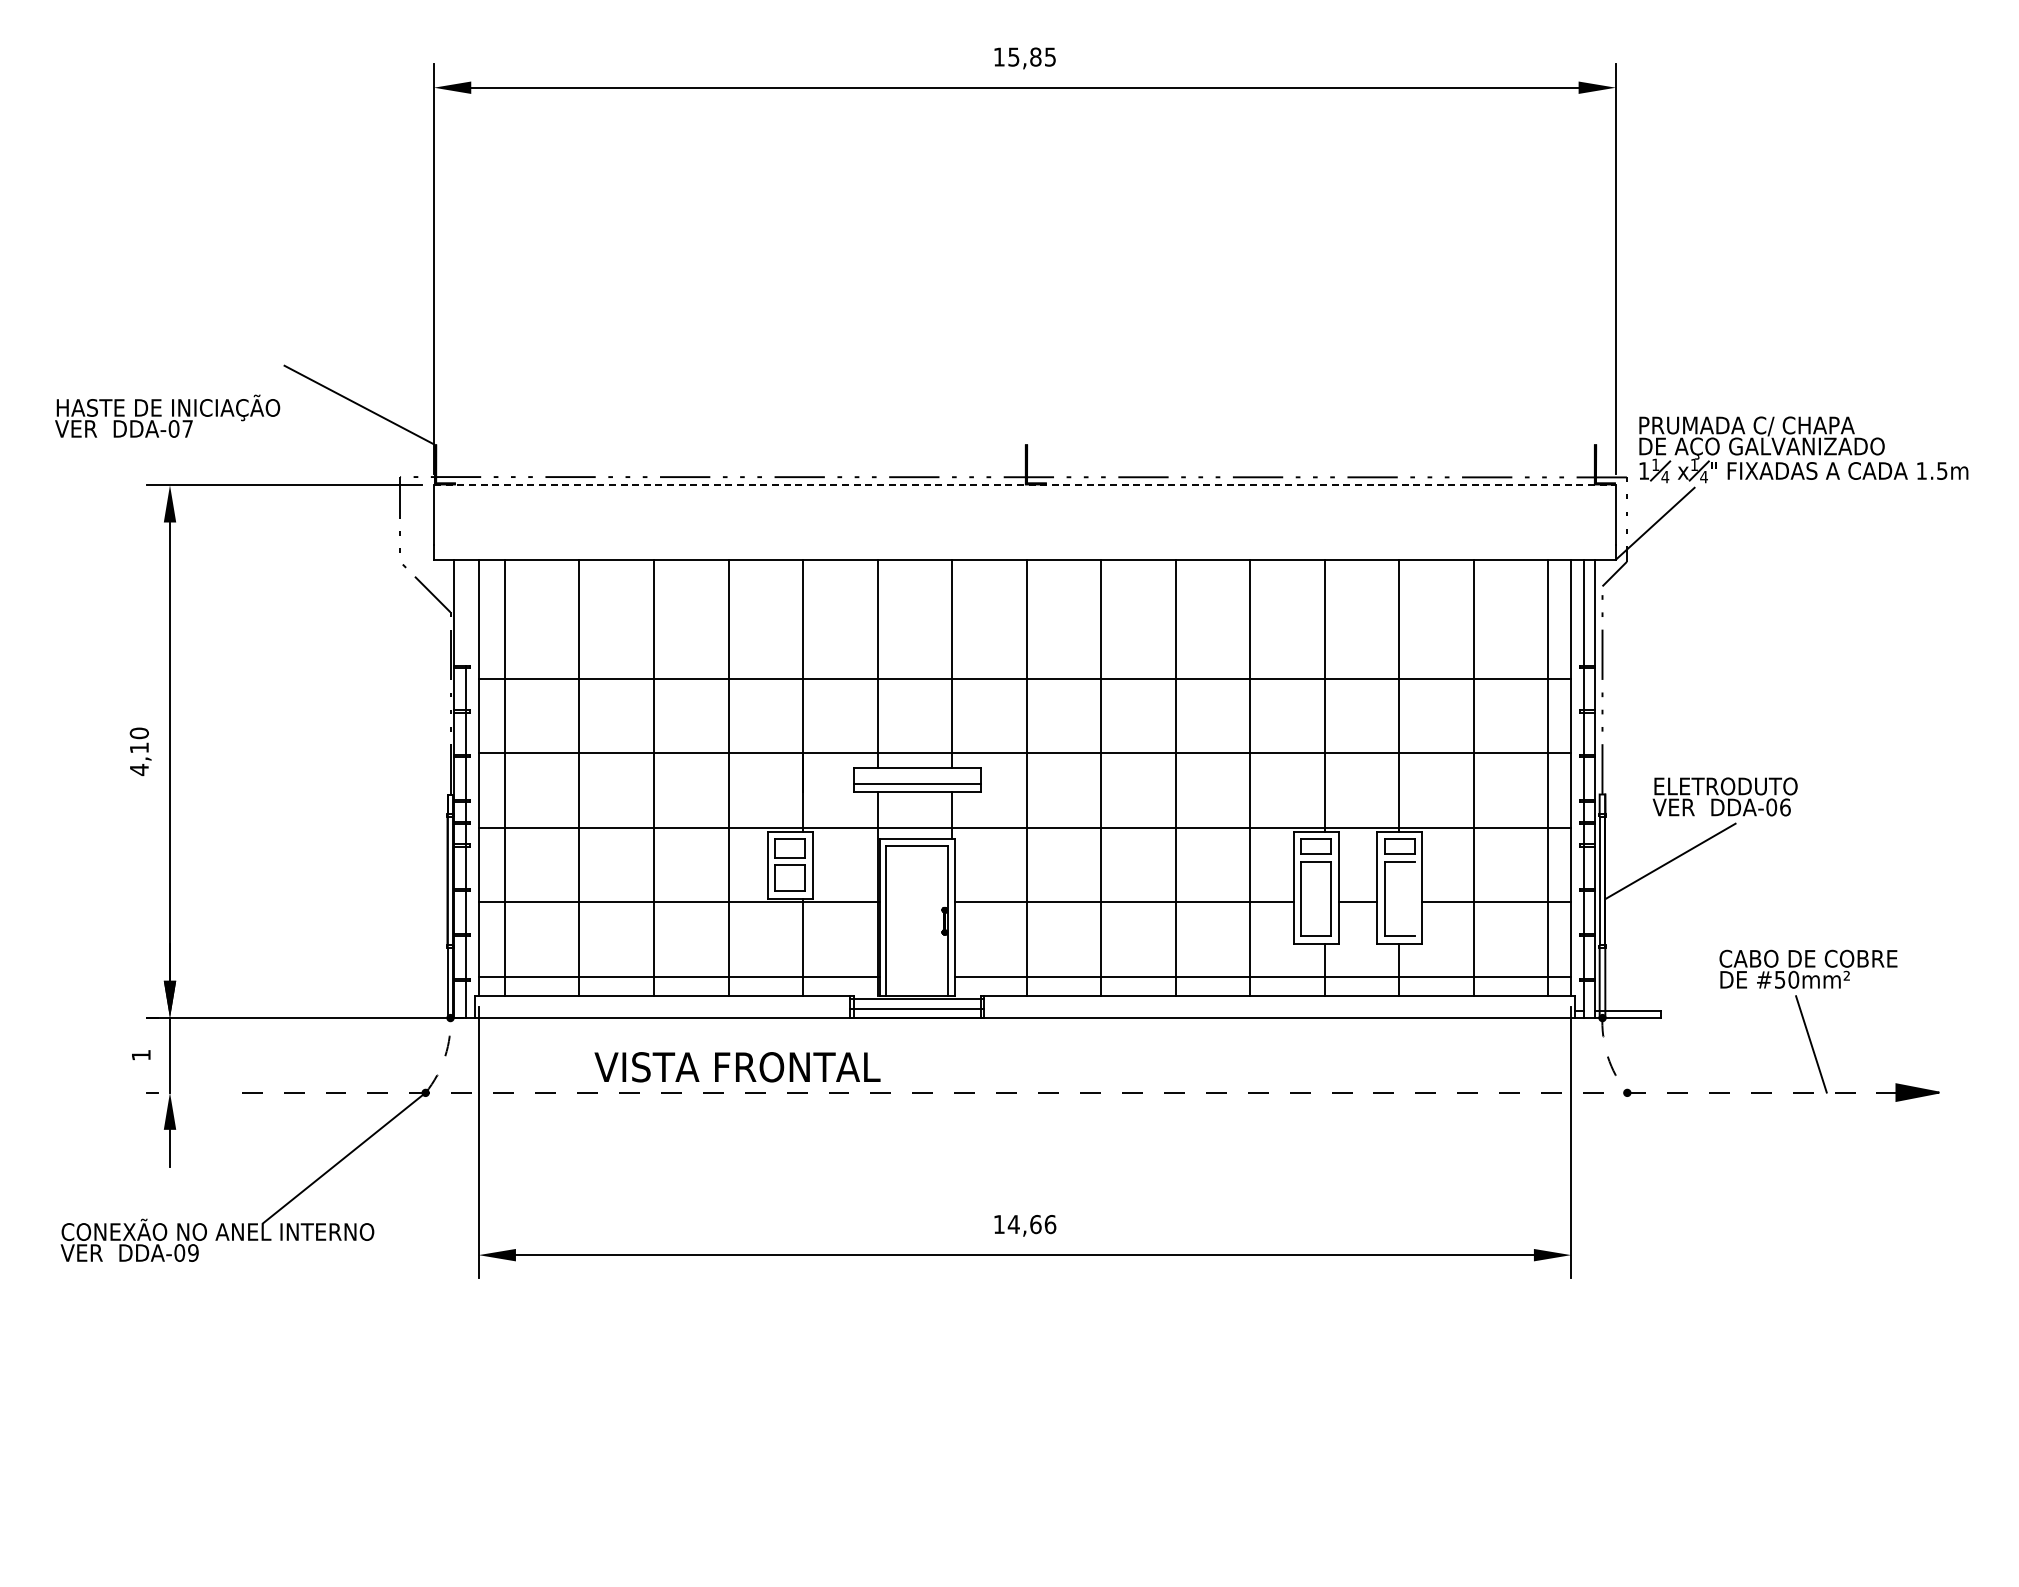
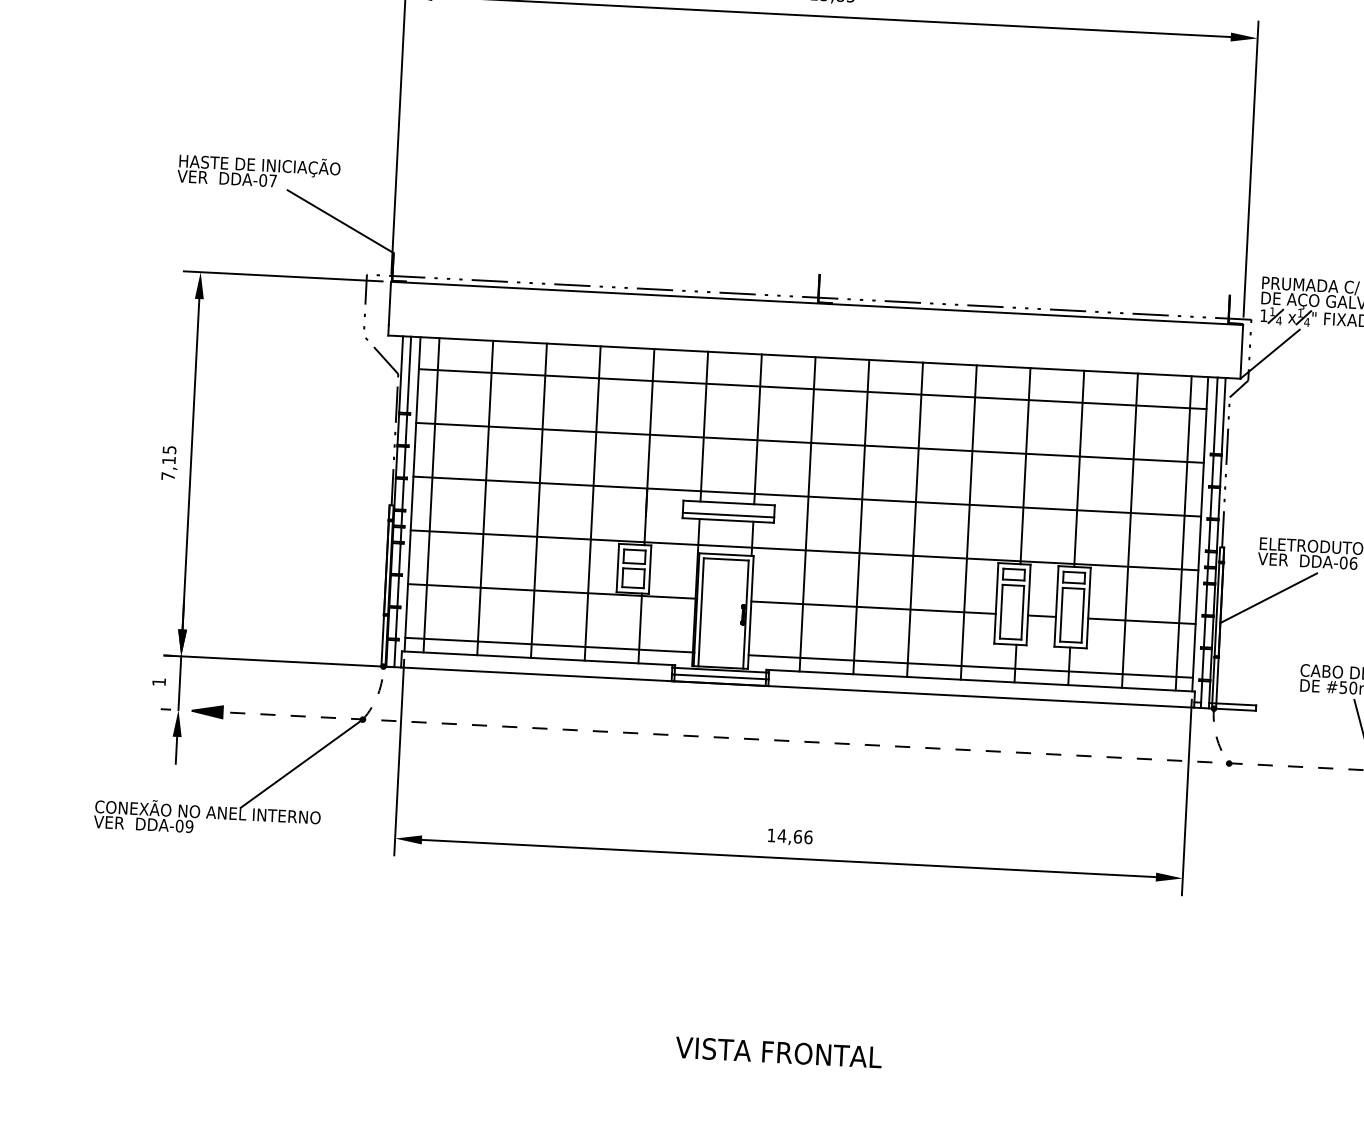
text: (167, 415) -> (258, 170), moved
line: (1024, 485) -> (816, 303), dashed -> solid
line: (1024, 604) -> (812, 389), added
line: (465, 612) -> (409, 374), added
text: (138, 751) -> (168, 463), 4,10 -> 7,15
line: (1414, 898) -> (1082, 615), added
text: (737, 1067) -> (778, 1052), moved
part: (210, 1092) -> (207, 711), added

